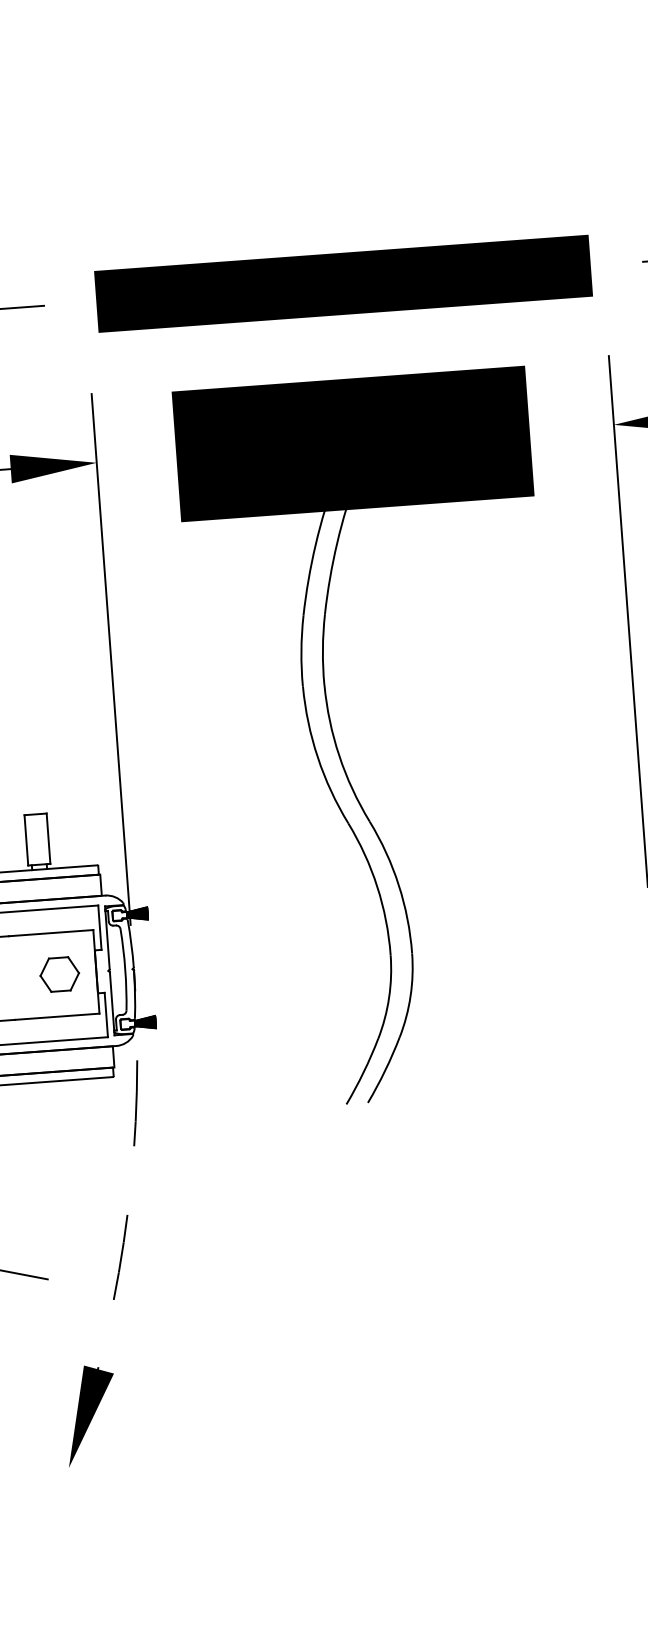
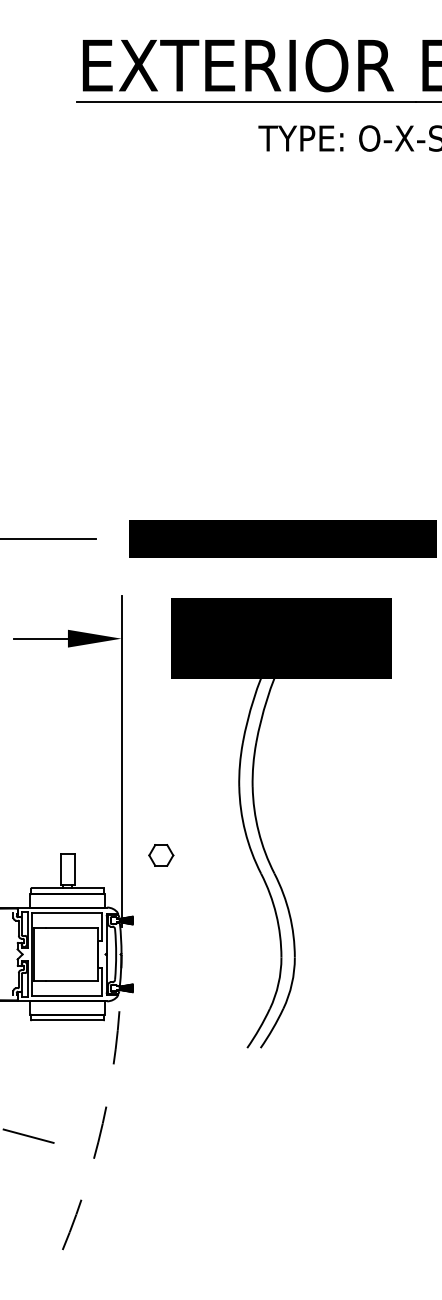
part: (60, 974) -> (161, 855), moved
fill: (90, 1415) -> (74, 1229), removed

